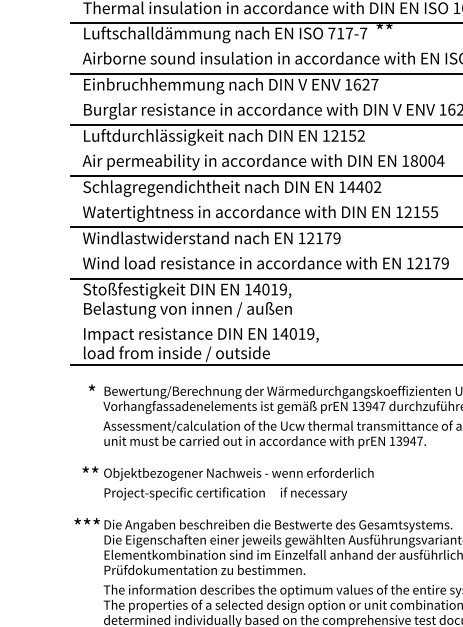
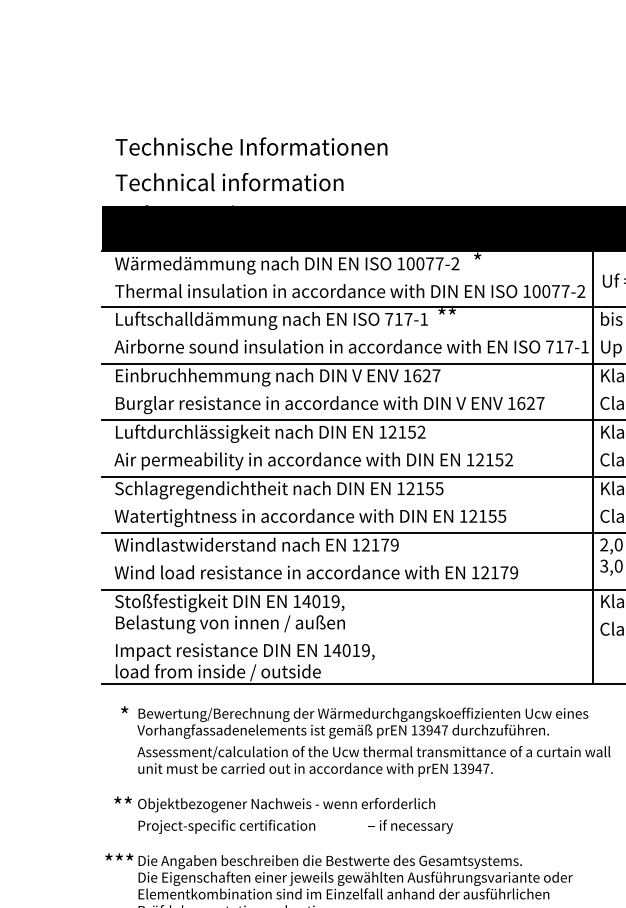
text: (363, 33) -> (424, 319), 717-7 -> 717-1
text: (427, 160) -> (494, 459), 18004 -> 12152
text: (363, 186) -> (424, 488), 14402 -> 12155
text: (308, 493) -> (410, 826), moved

